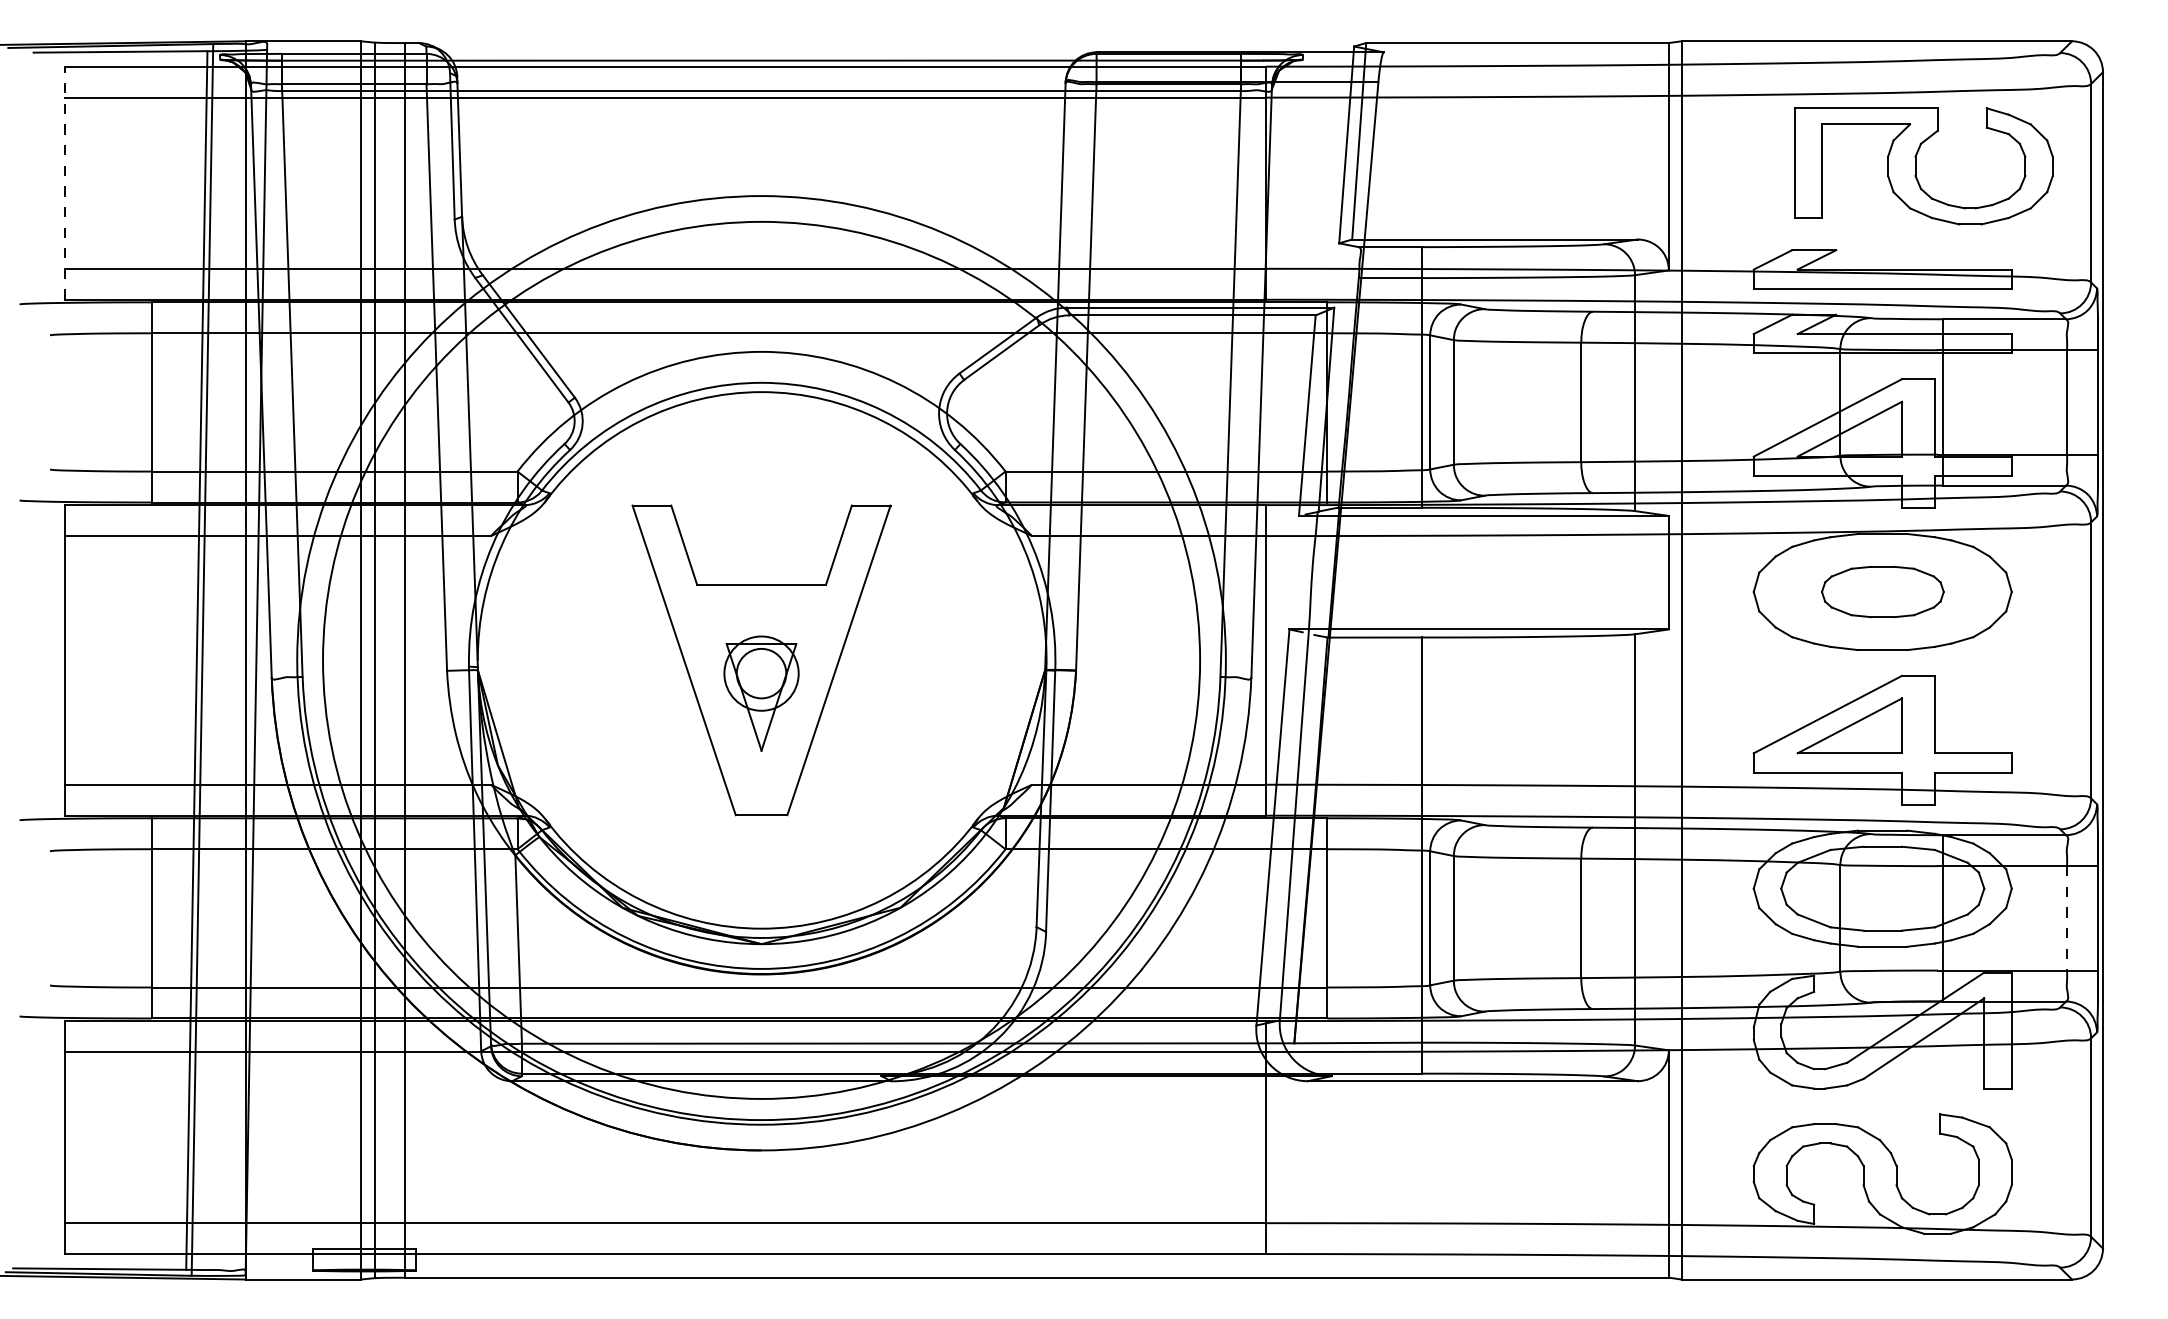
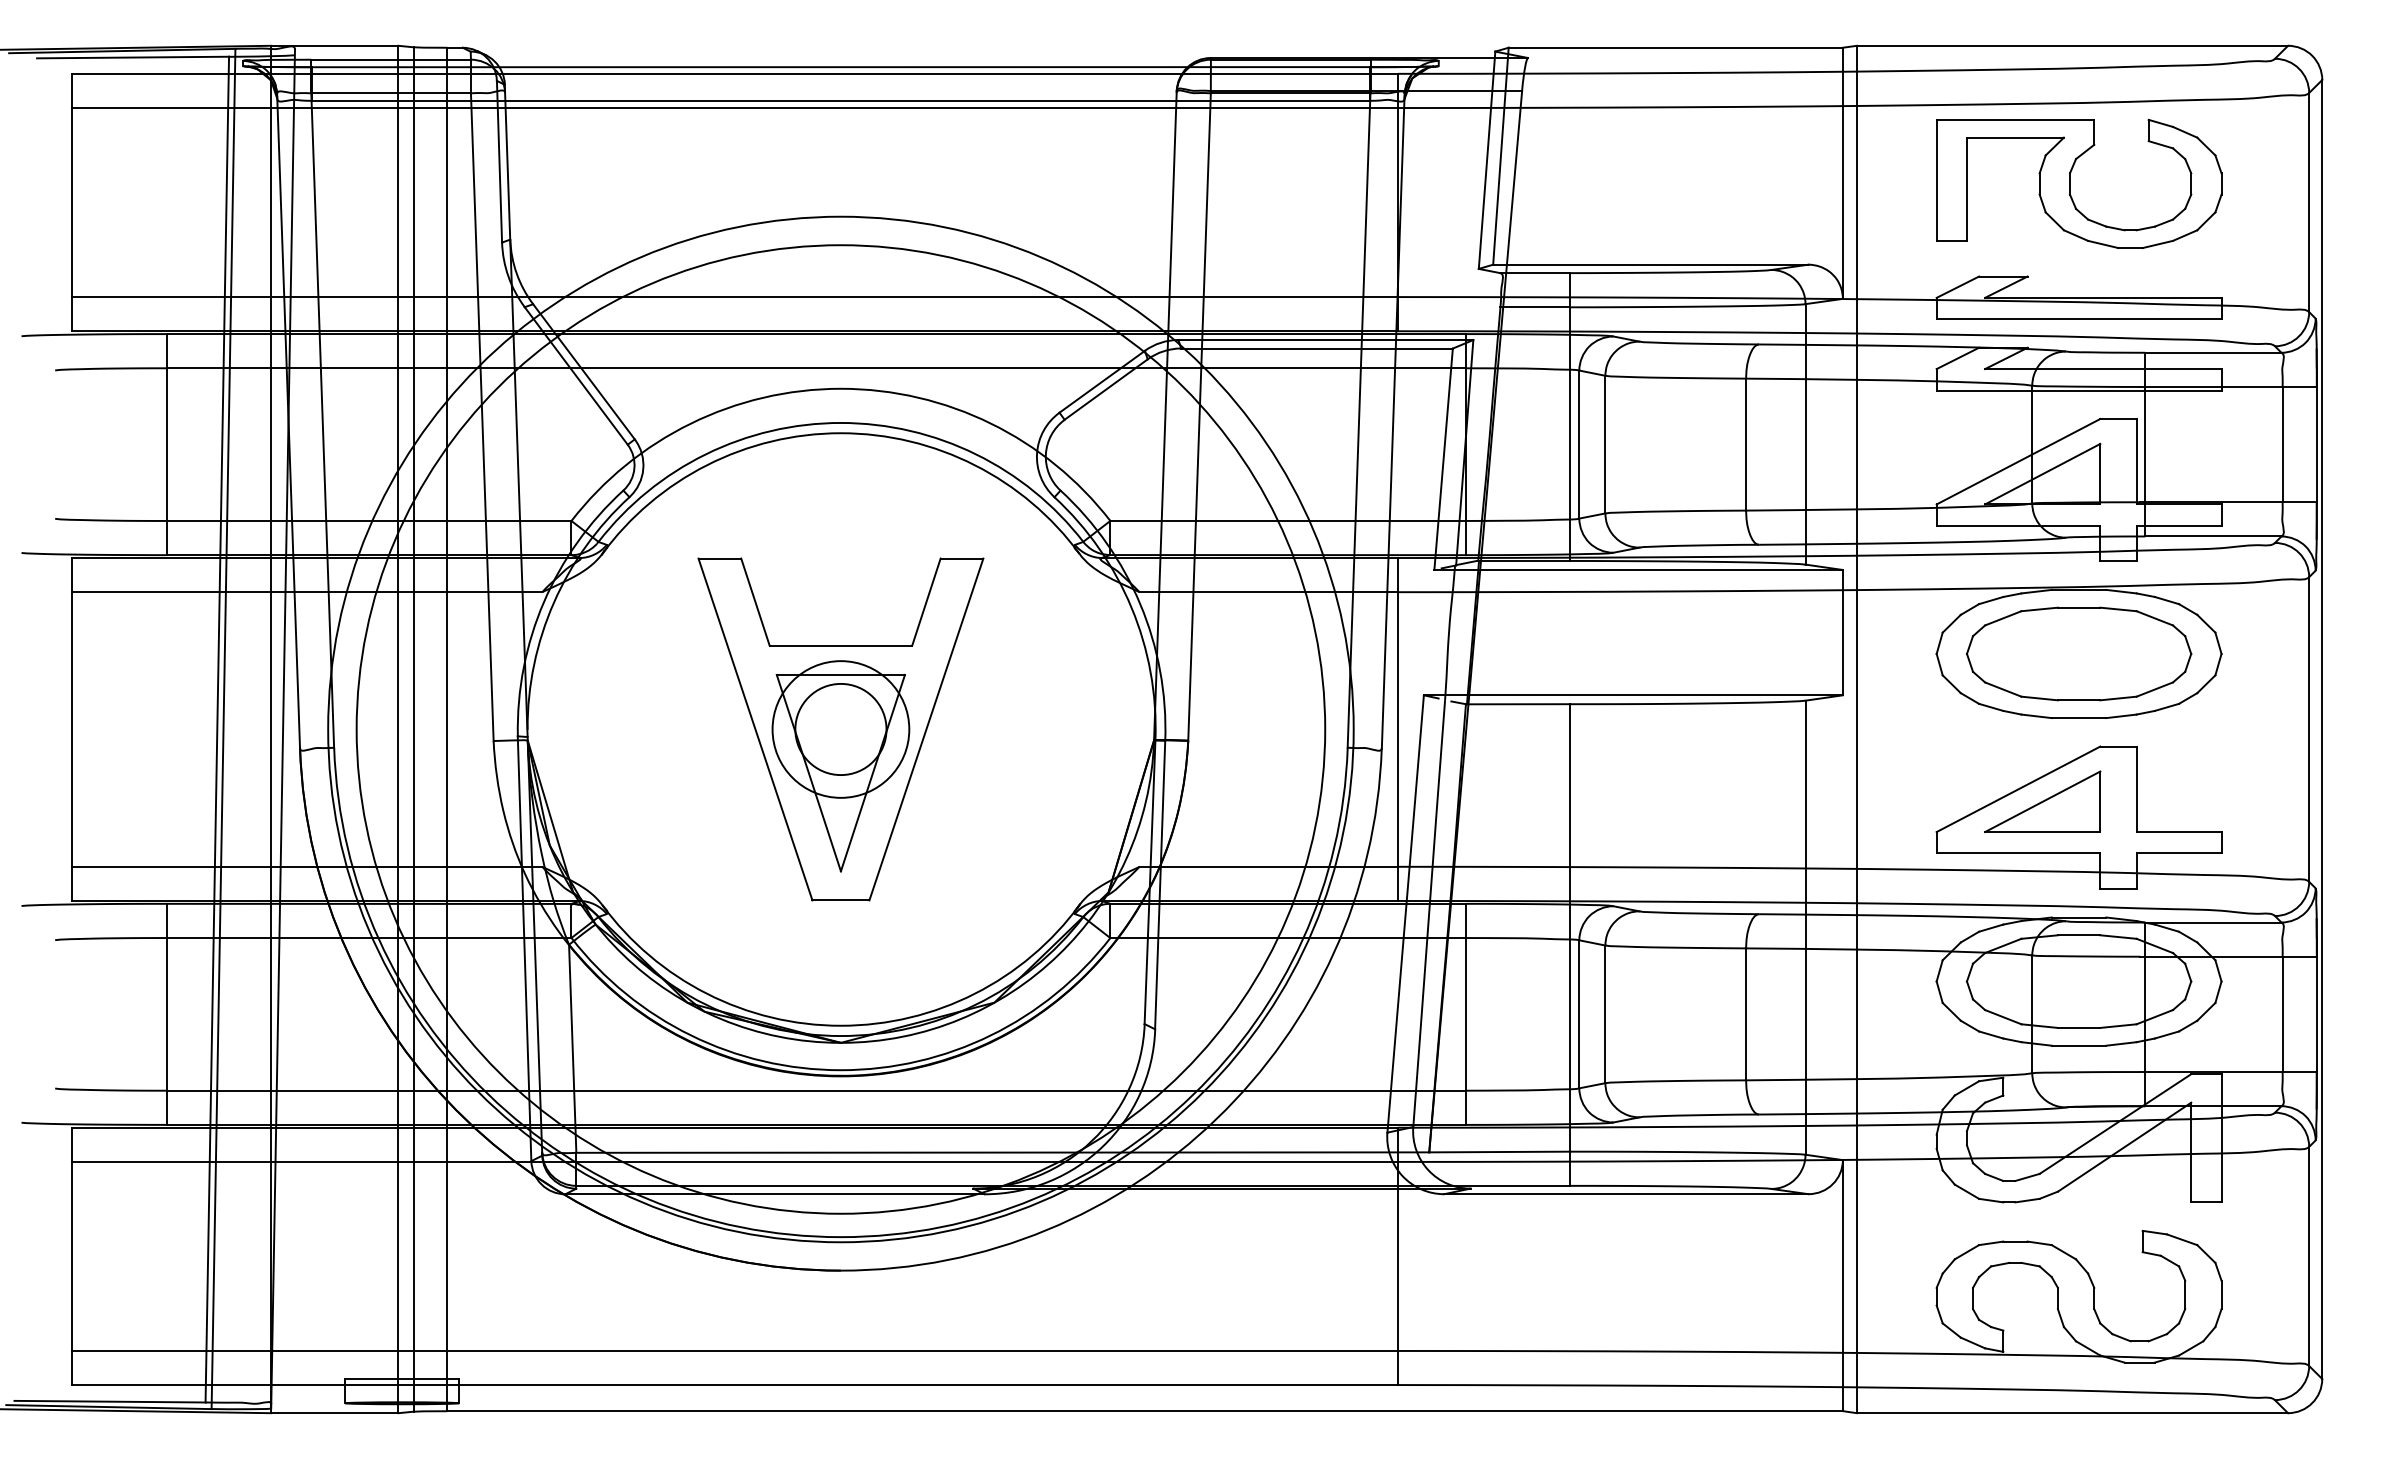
part: (1916, 166) -> (2071, 184), moved
line: (65, 183) -> (72, 202), dashed -> solid
part: (1882, 591) -> (2078, 653), size x1.67
part: (761, 693) -> (840, 766), size x1.67
line: (2067, 918) -> (2283, 1014), dashed -> solid

